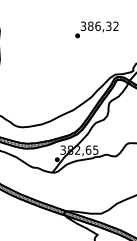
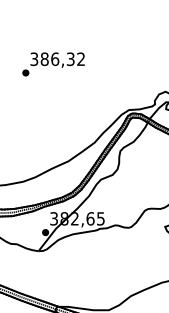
text: (96, 29) -> (53, 63), moved

